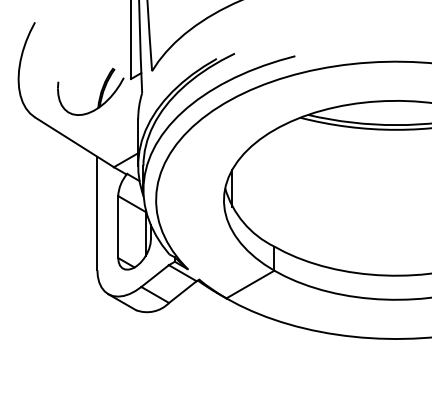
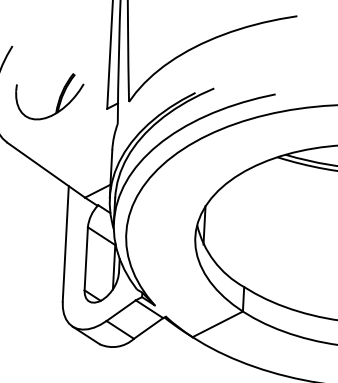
part: (99, 95) -> (58, 100), moved

